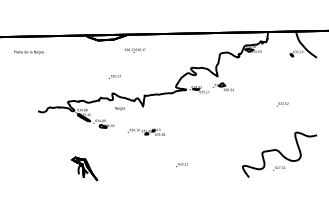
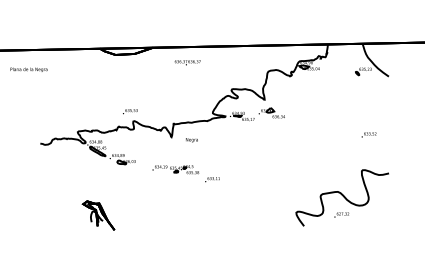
text: (134, 50) -> (187, 62), moved
text: (114, 76) -> (130, 111), moved
text: (282, 104) -> (368, 134), moved
text: (119, 108) -> (191, 140), moved
text: (182, 164) -> (212, 179), moved

